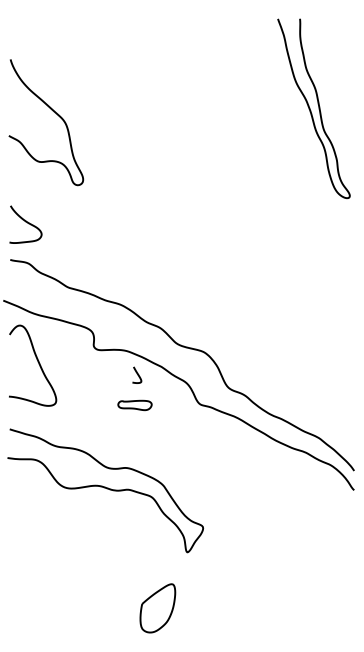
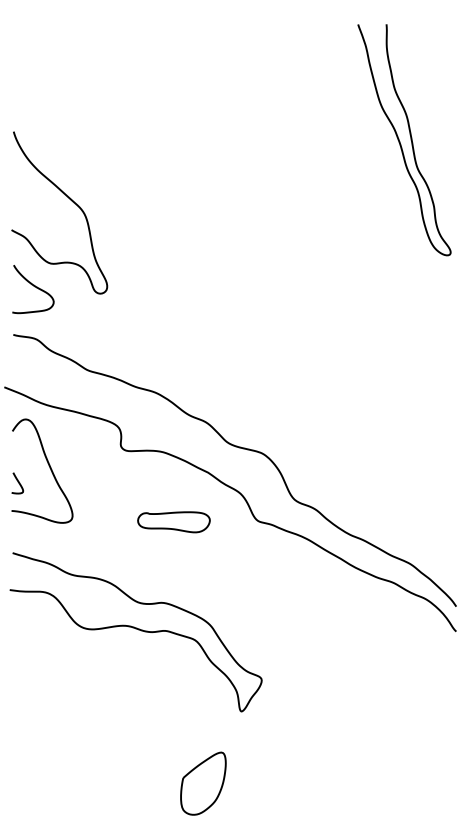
curve: (54, 112) -> (70, 200), moved
curve: (136, 374) -> (17, 482), moved
part: (134, 405) -> (173, 522), size x1.67

